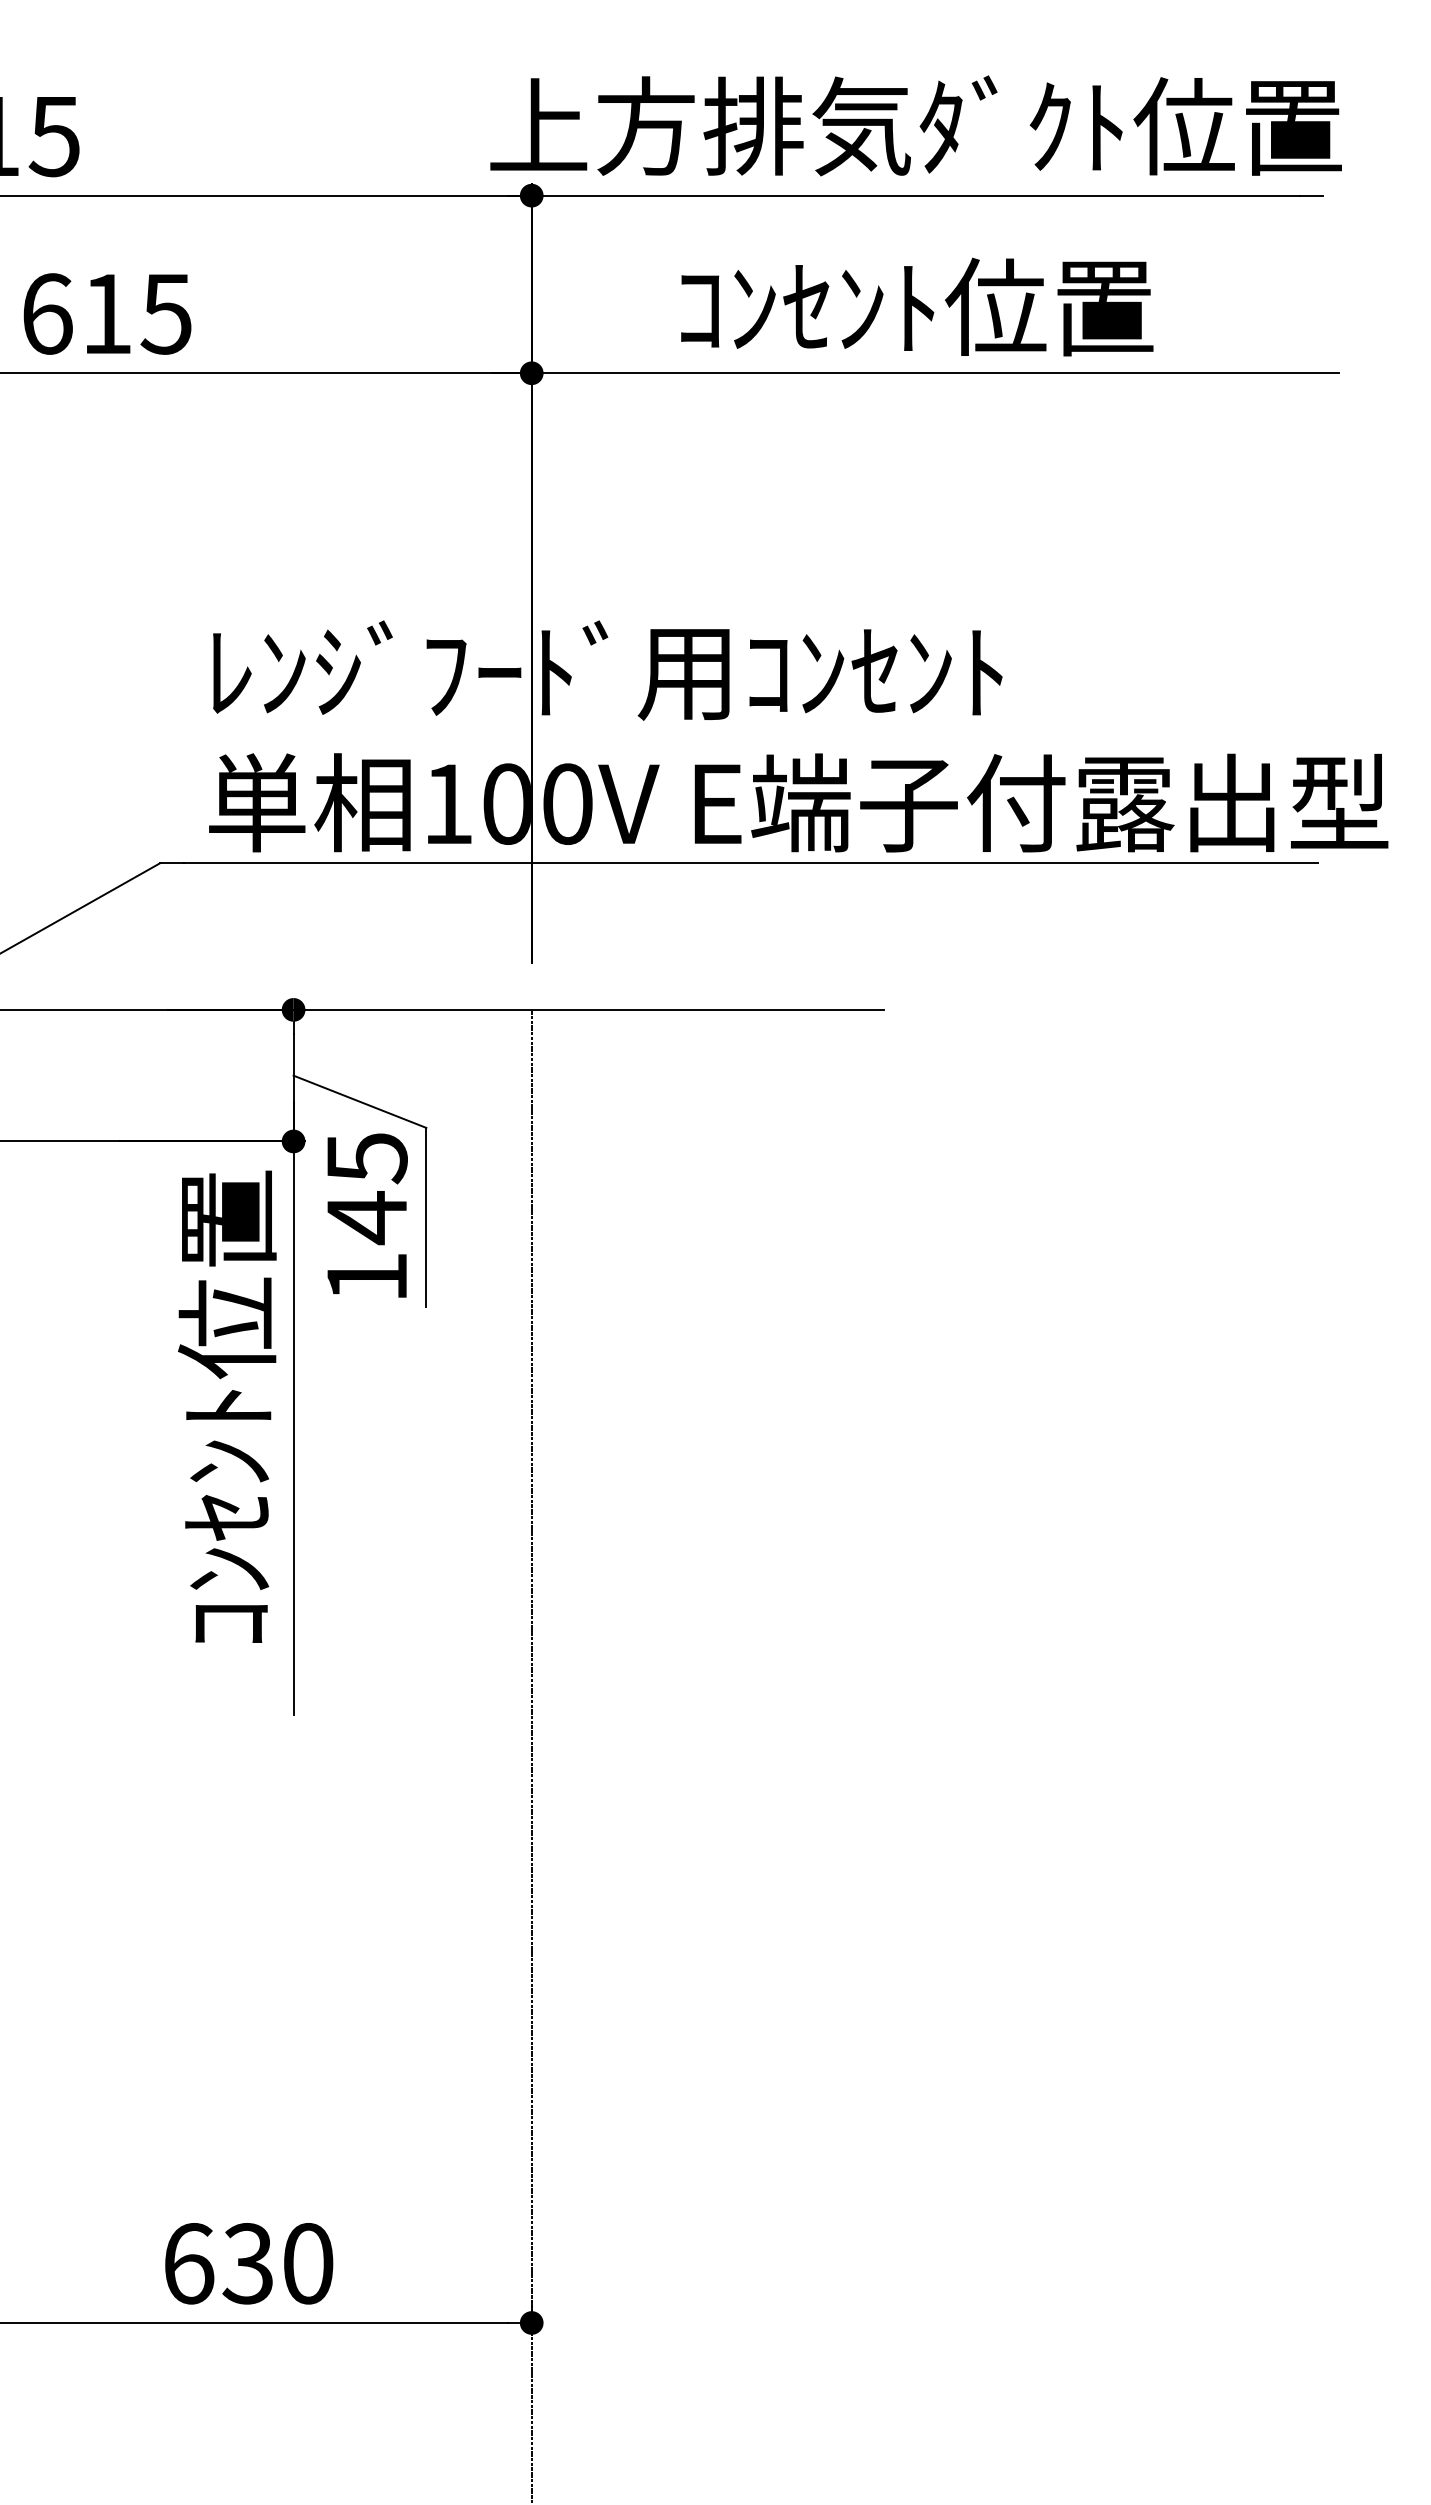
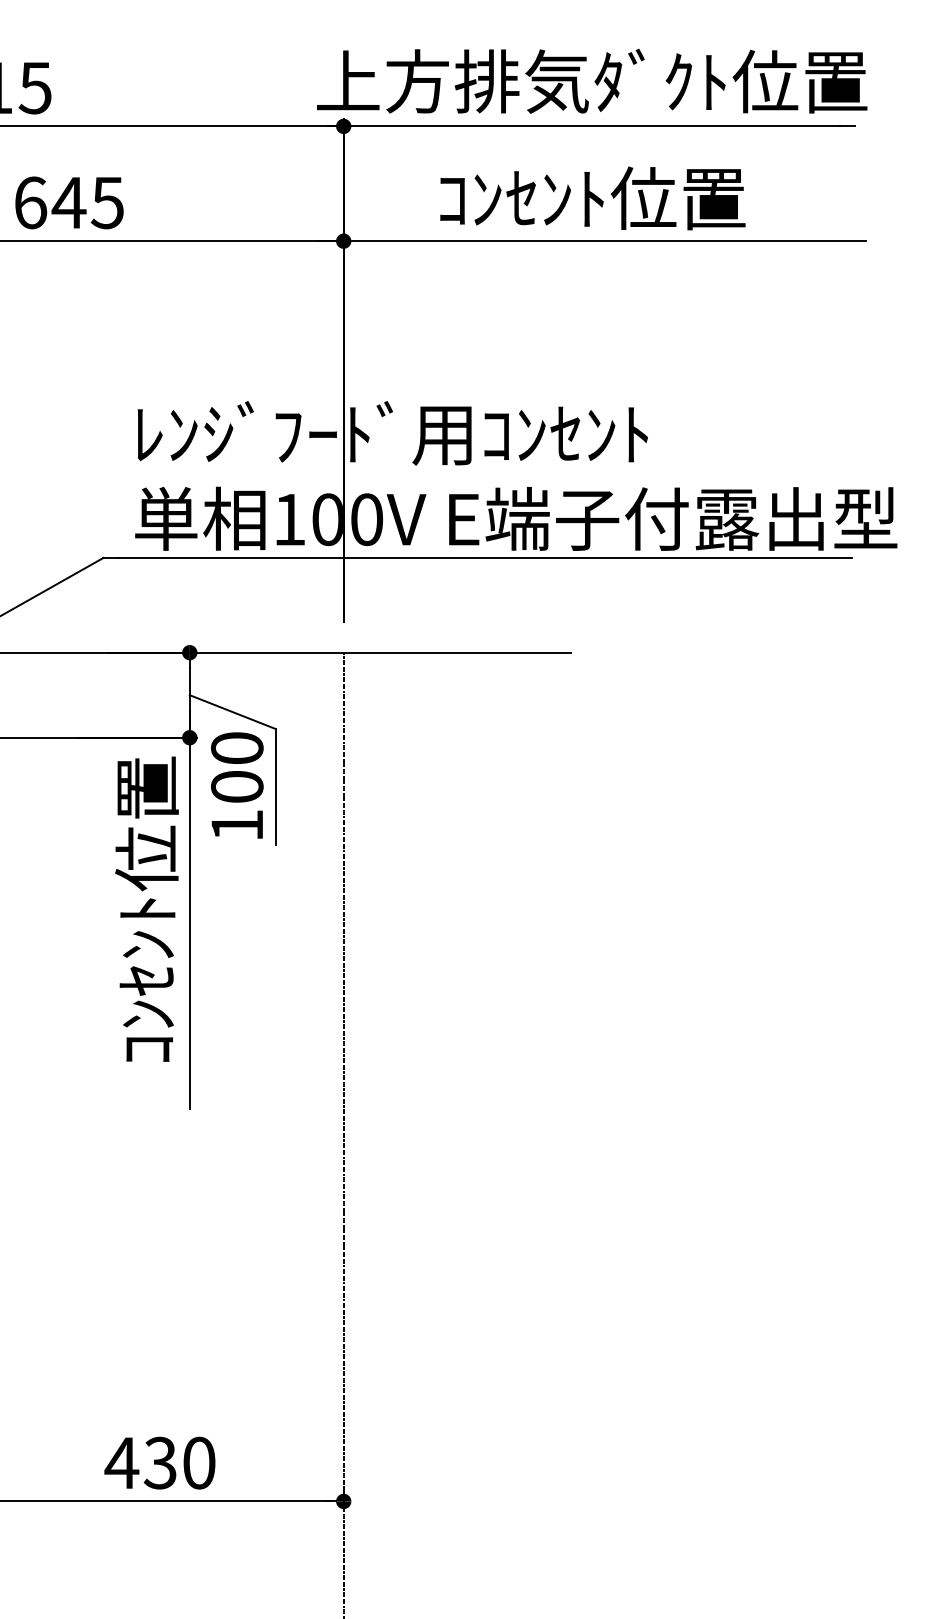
text: (105, 313) -> (68, 202), 615 -> 645
text: (367, 1189) -> (237, 768), 145 -> 100
text: (187, 2262) -> (121, 1462), 630 -> 430

